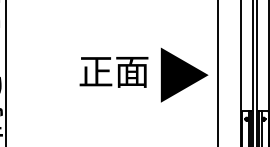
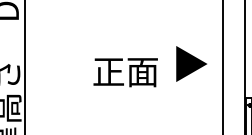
text: (113, 72) -> (125, 72), moved
part: (184, 74) -> (191, 63), size x0.7

